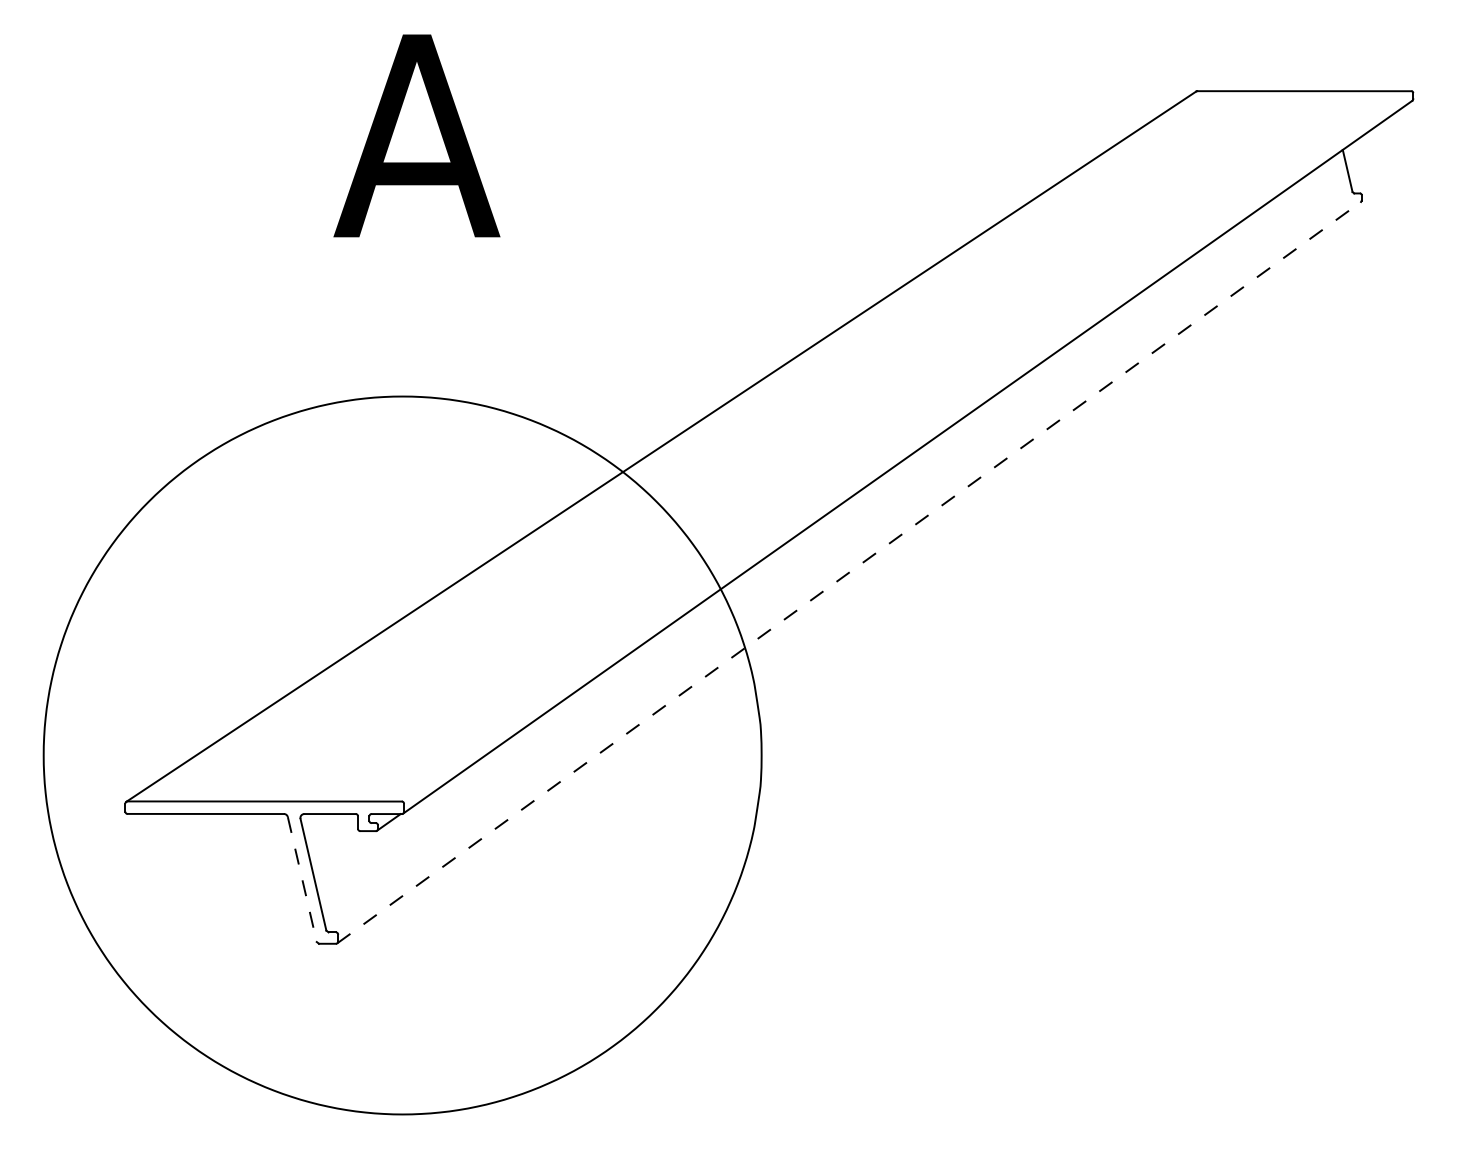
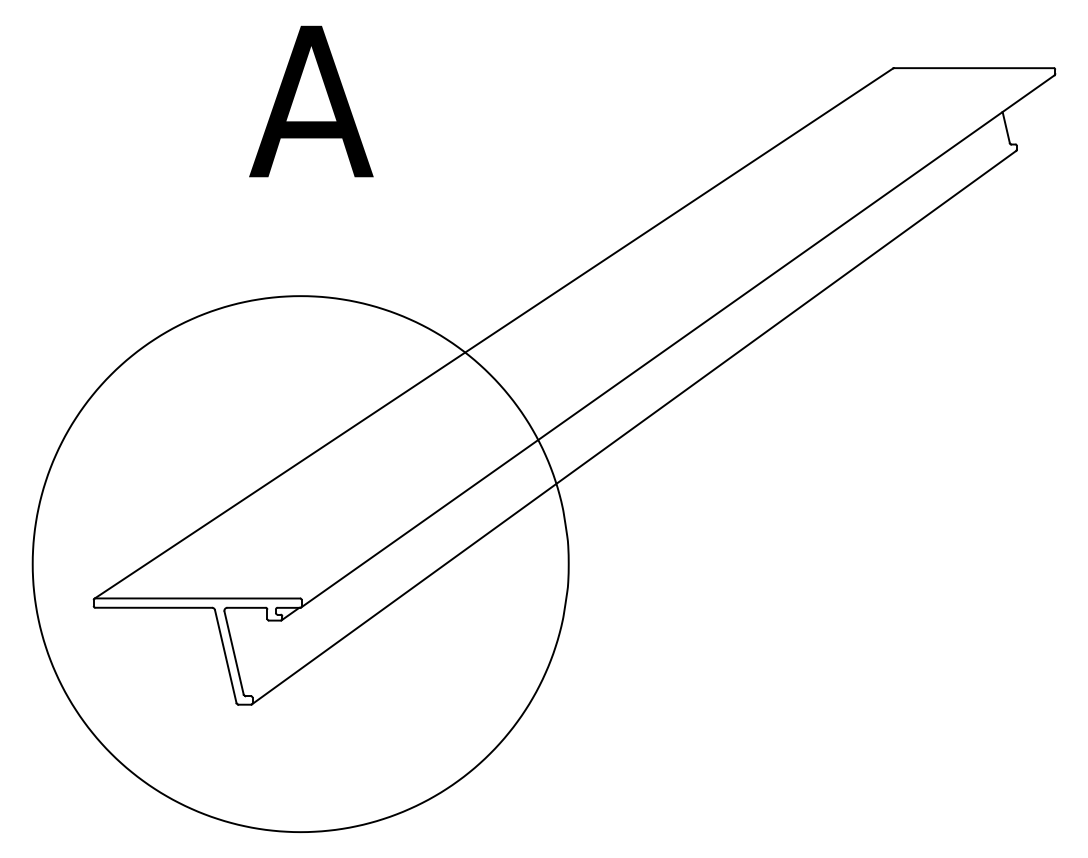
line: (849, 572) -> (634, 427), dashed -> solid
line: (302, 880) -> (225, 657), dashed -> solid

